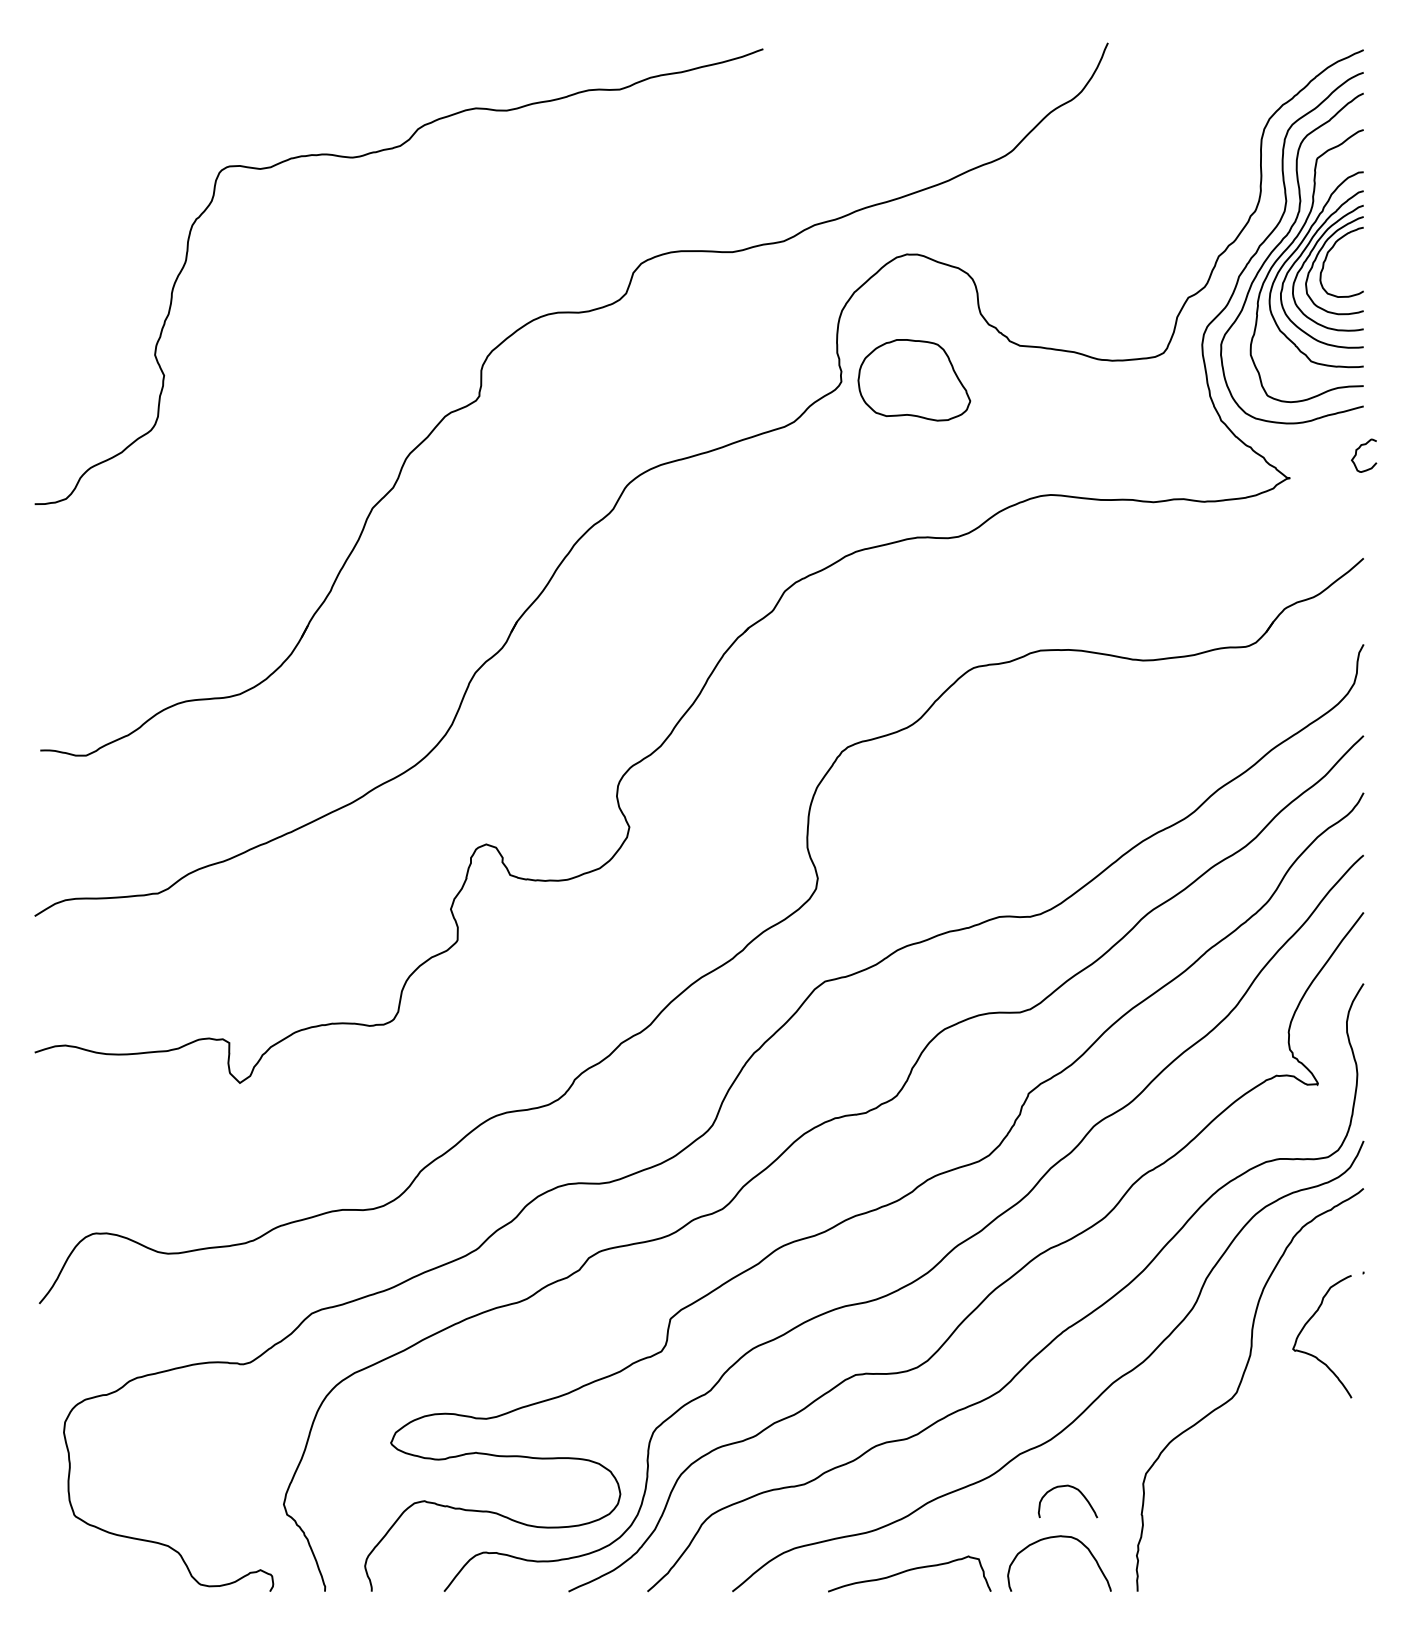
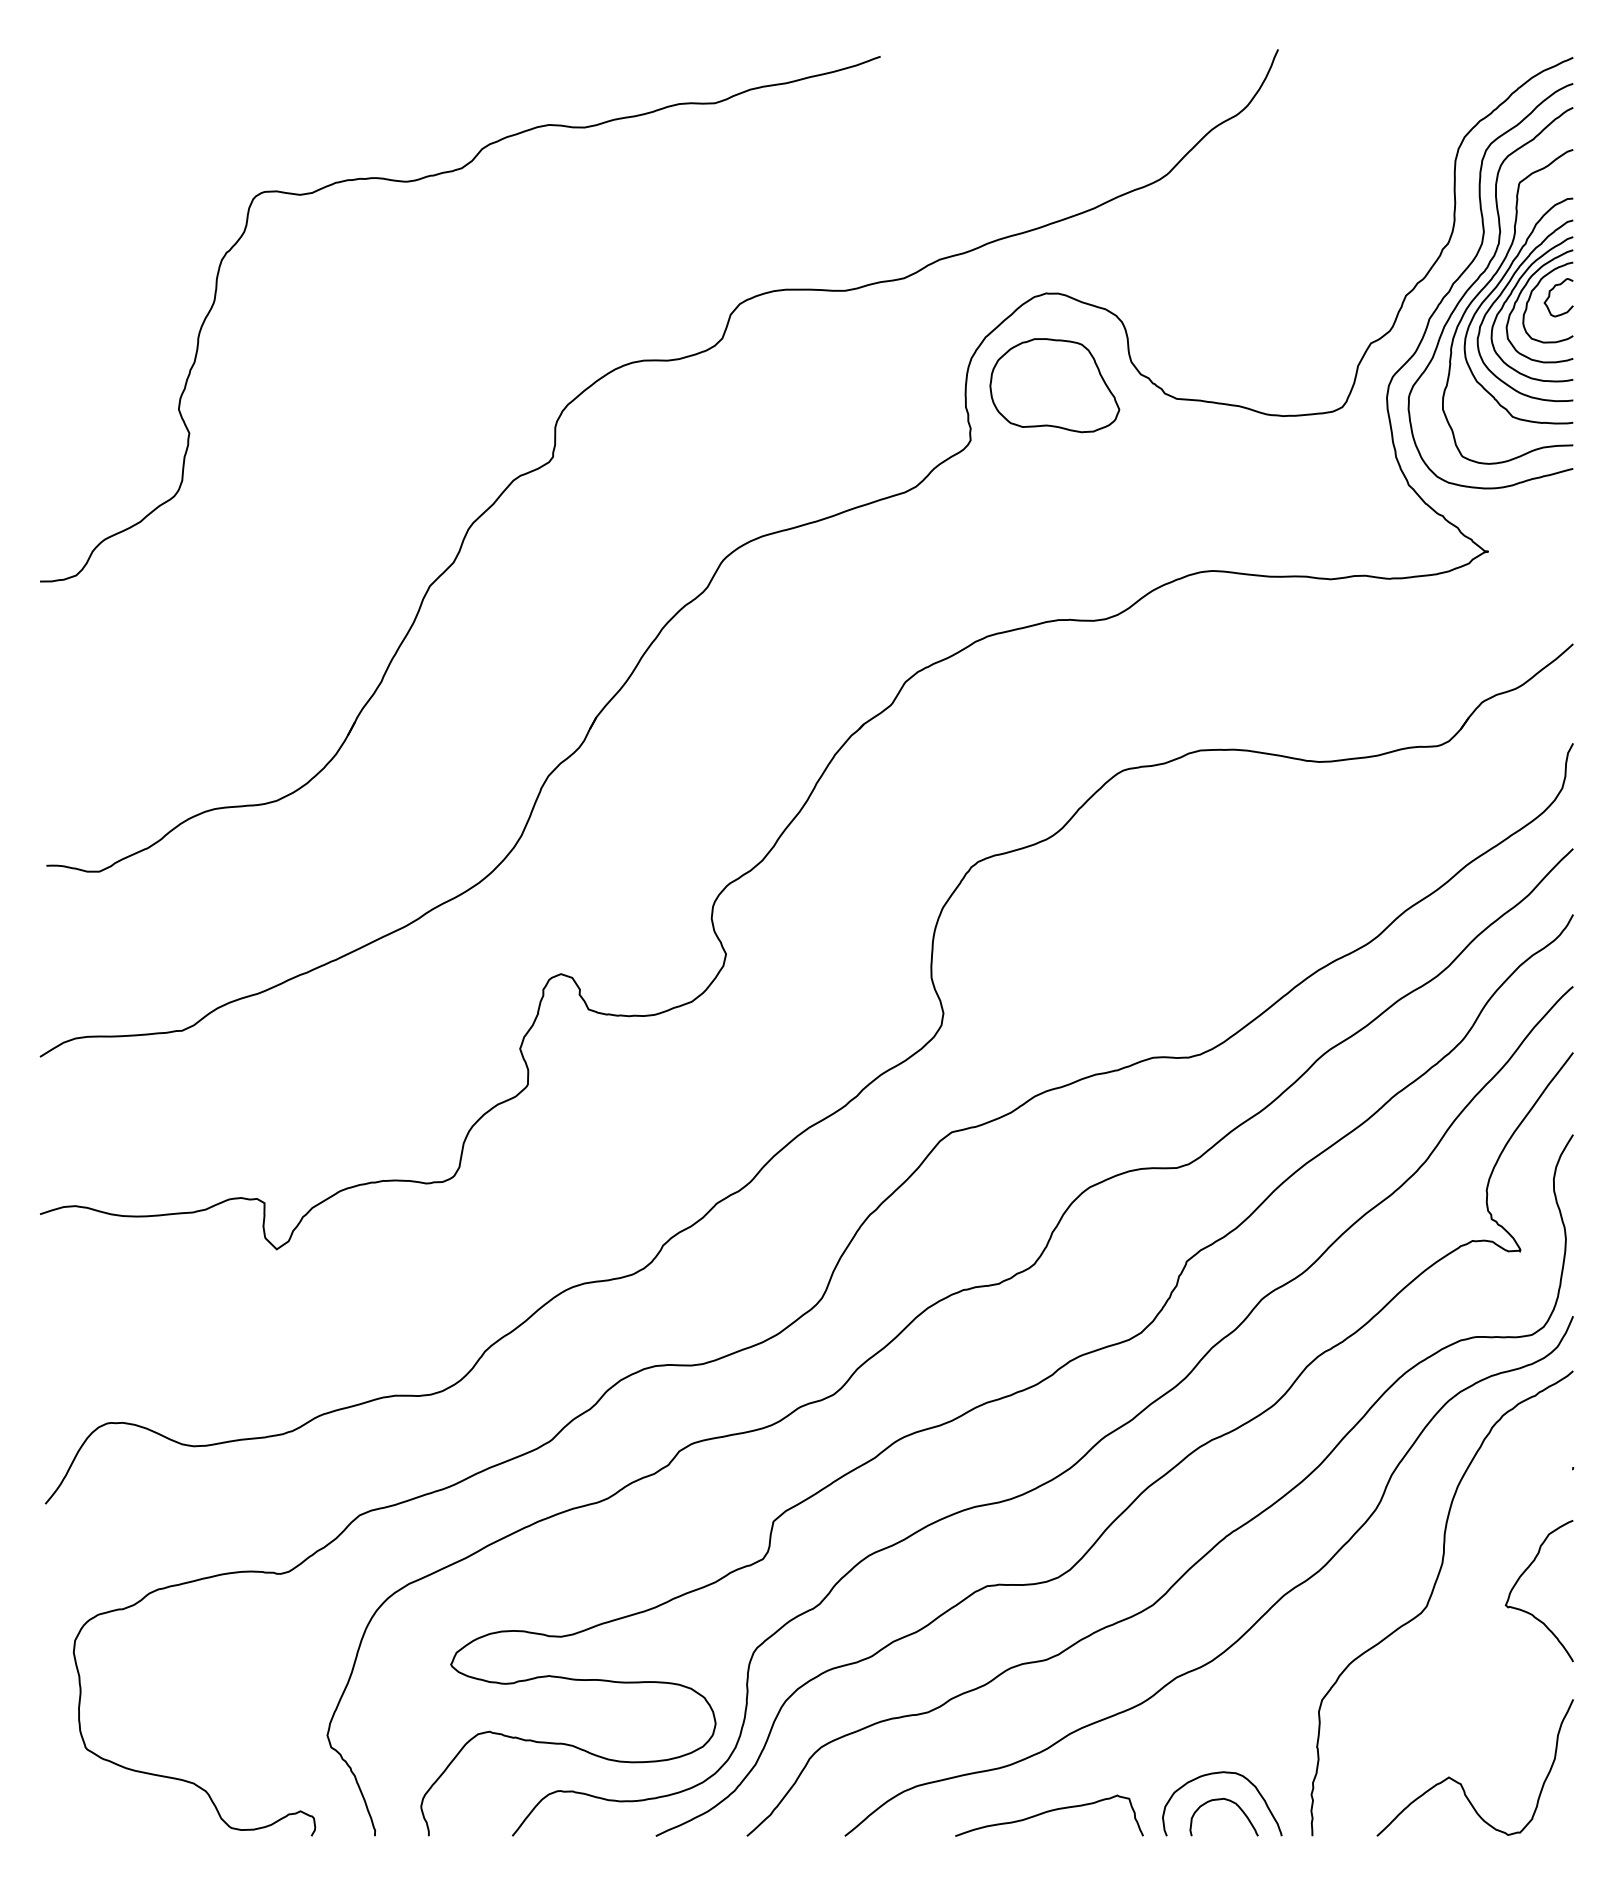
part: (914, 380) -> (1054, 385), moved
curve: (1357, 453) -> (1550, 295), moved
curve: (1305, 1325) -> (1520, 1578), moved
curve: (1071, 1487) -> (1228, 1801), moved
curve: (1266, 1546) -> (1461, 1783), added

